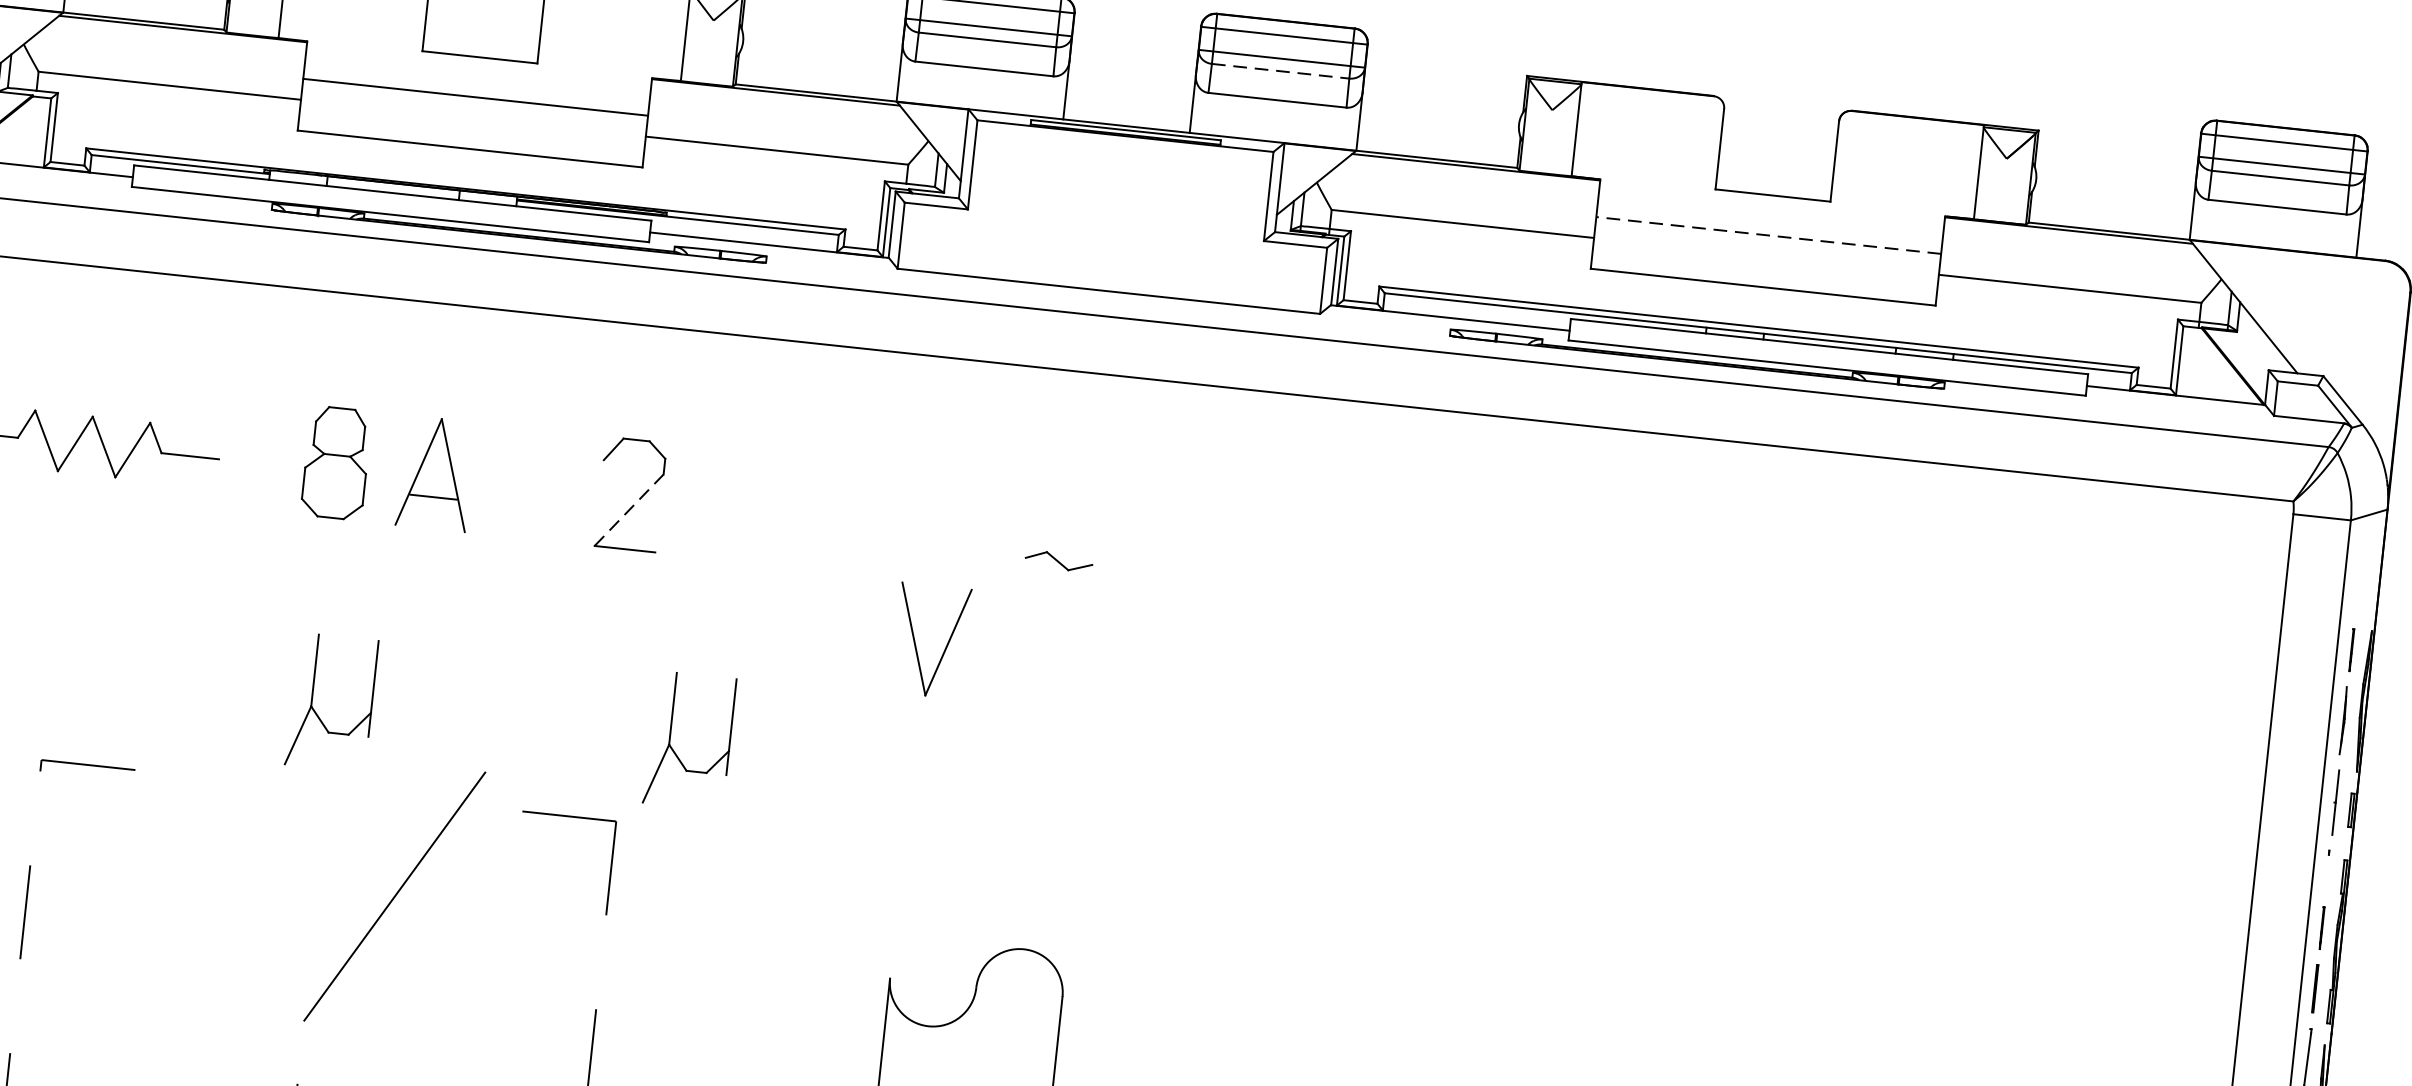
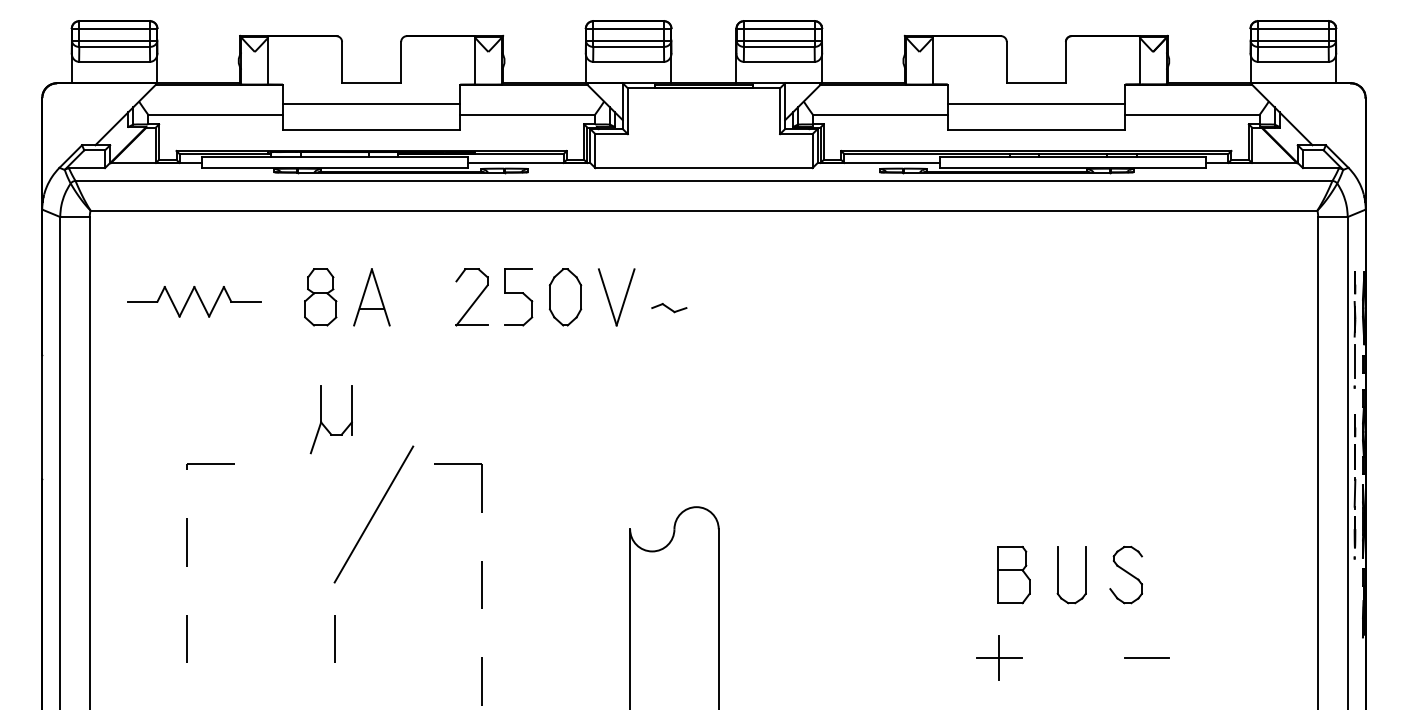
line: (1281, 70) -> (779, 46), dashed -> solid
line: (1769, 234) -> (1036, 103), dashed -> solid
part: (721, 504) -> (518, 297), added
line: (629, 510) -> (472, 305), dashed -> solid
part: (812, 514) -> (565, 297), added
part: (1059, 562) -> (669, 308), moved
part: (917, 641) -> (609, 298), moved
part: (675, 749) -> (508, 424), removed

